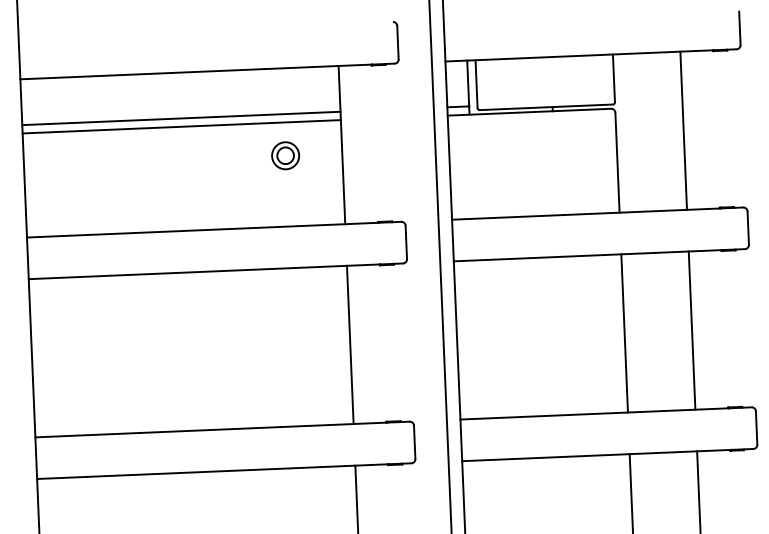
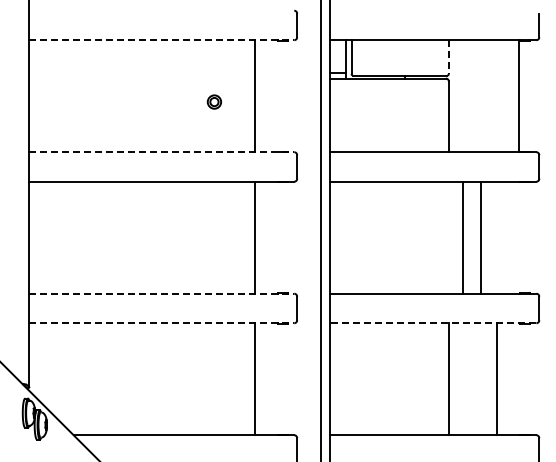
line: (207, 71) -> (161, 40), solid -> dashed
line: (613, 78) -> (448, 57), solid -> dashed
line: (180, 118) -> (141, 72), removed
line: (181, 126) -> (141, 78), removed
line: (683, 131) -> (518, 96), moved
part: (285, 154) -> (214, 101), size x0.7
line: (213, 230) -> (161, 152), solid -> dashed
line: (691, 330) -> (462, 237), moved
line: (624, 333) -> (480, 237), moved
line: (222, 429) -> (161, 293), solid -> dashed
line: (606, 455) -> (432, 323), solid -> dashed
line: (223, 471) -> (161, 323), solid -> dashed

